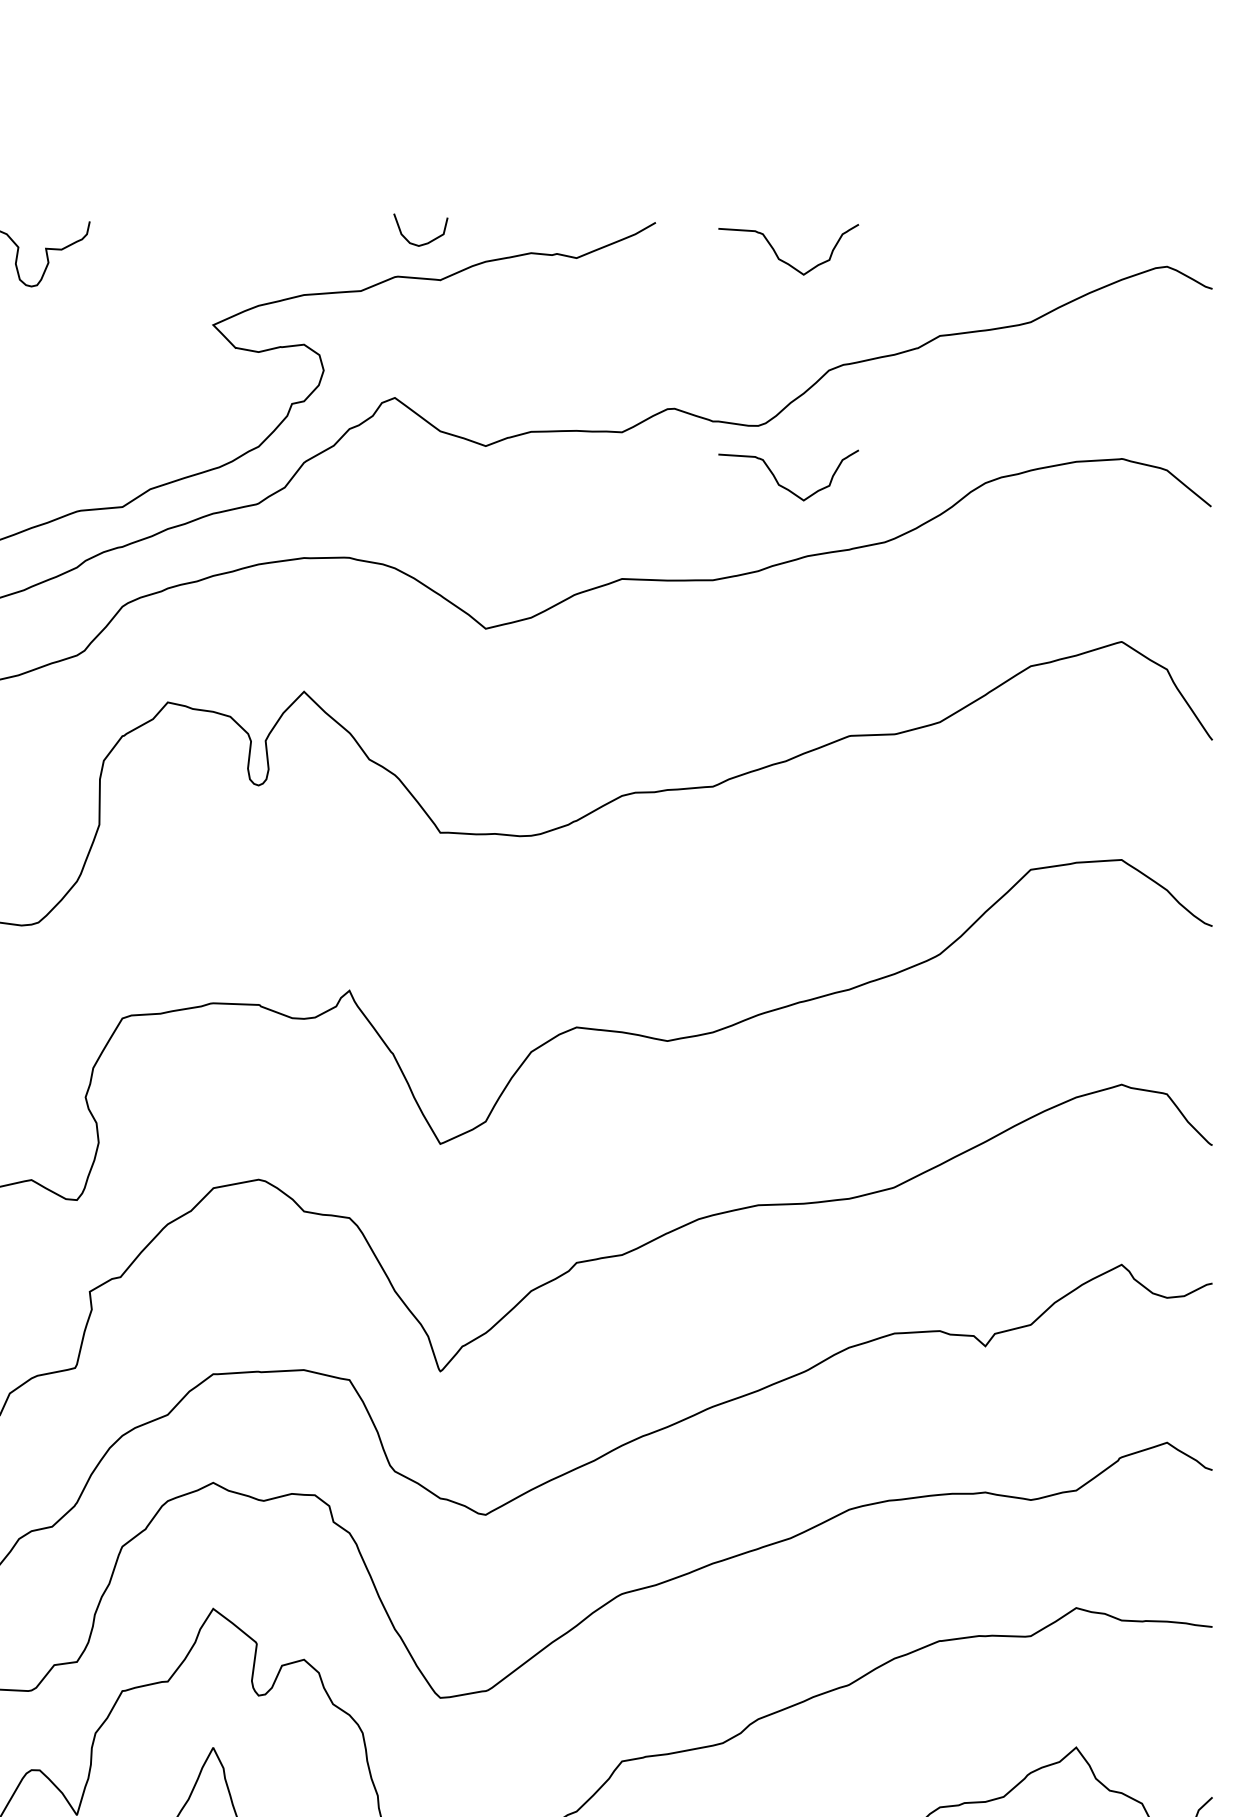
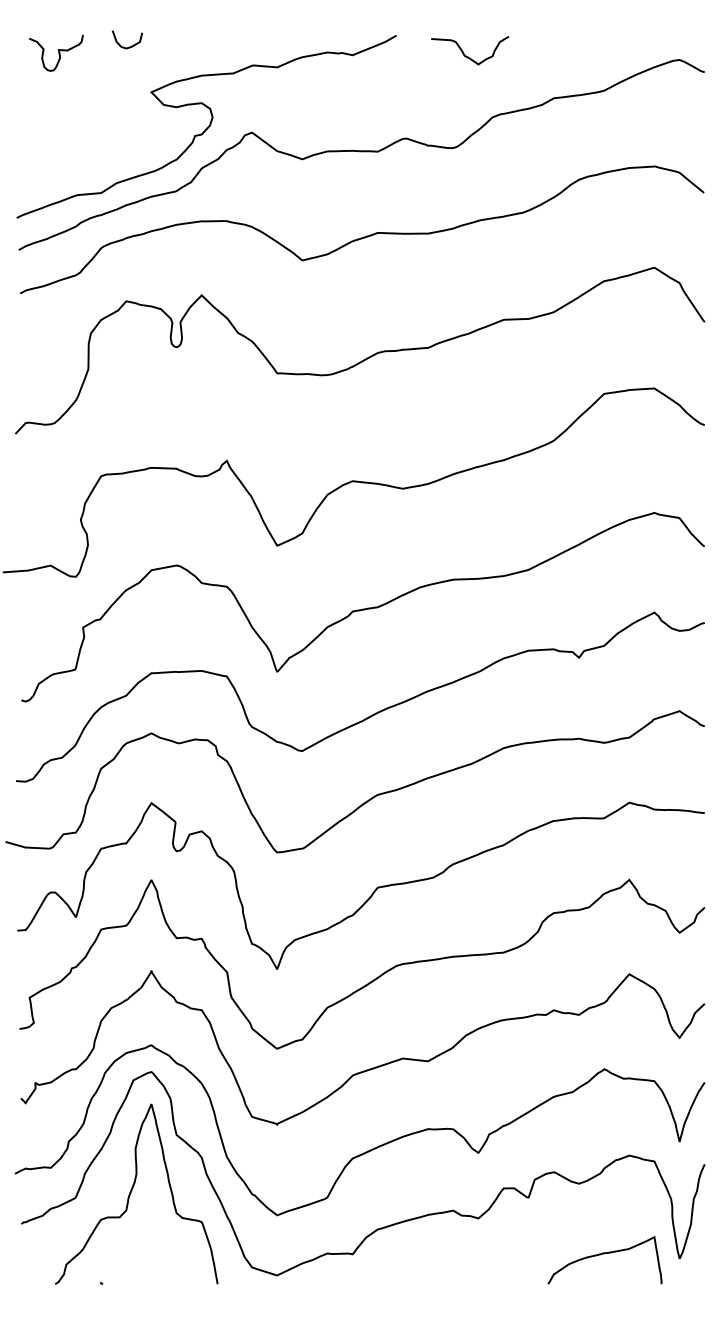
curve: (422, 242) -> (128, 46), moved
curve: (785, 486) -> (468, 181), removed

